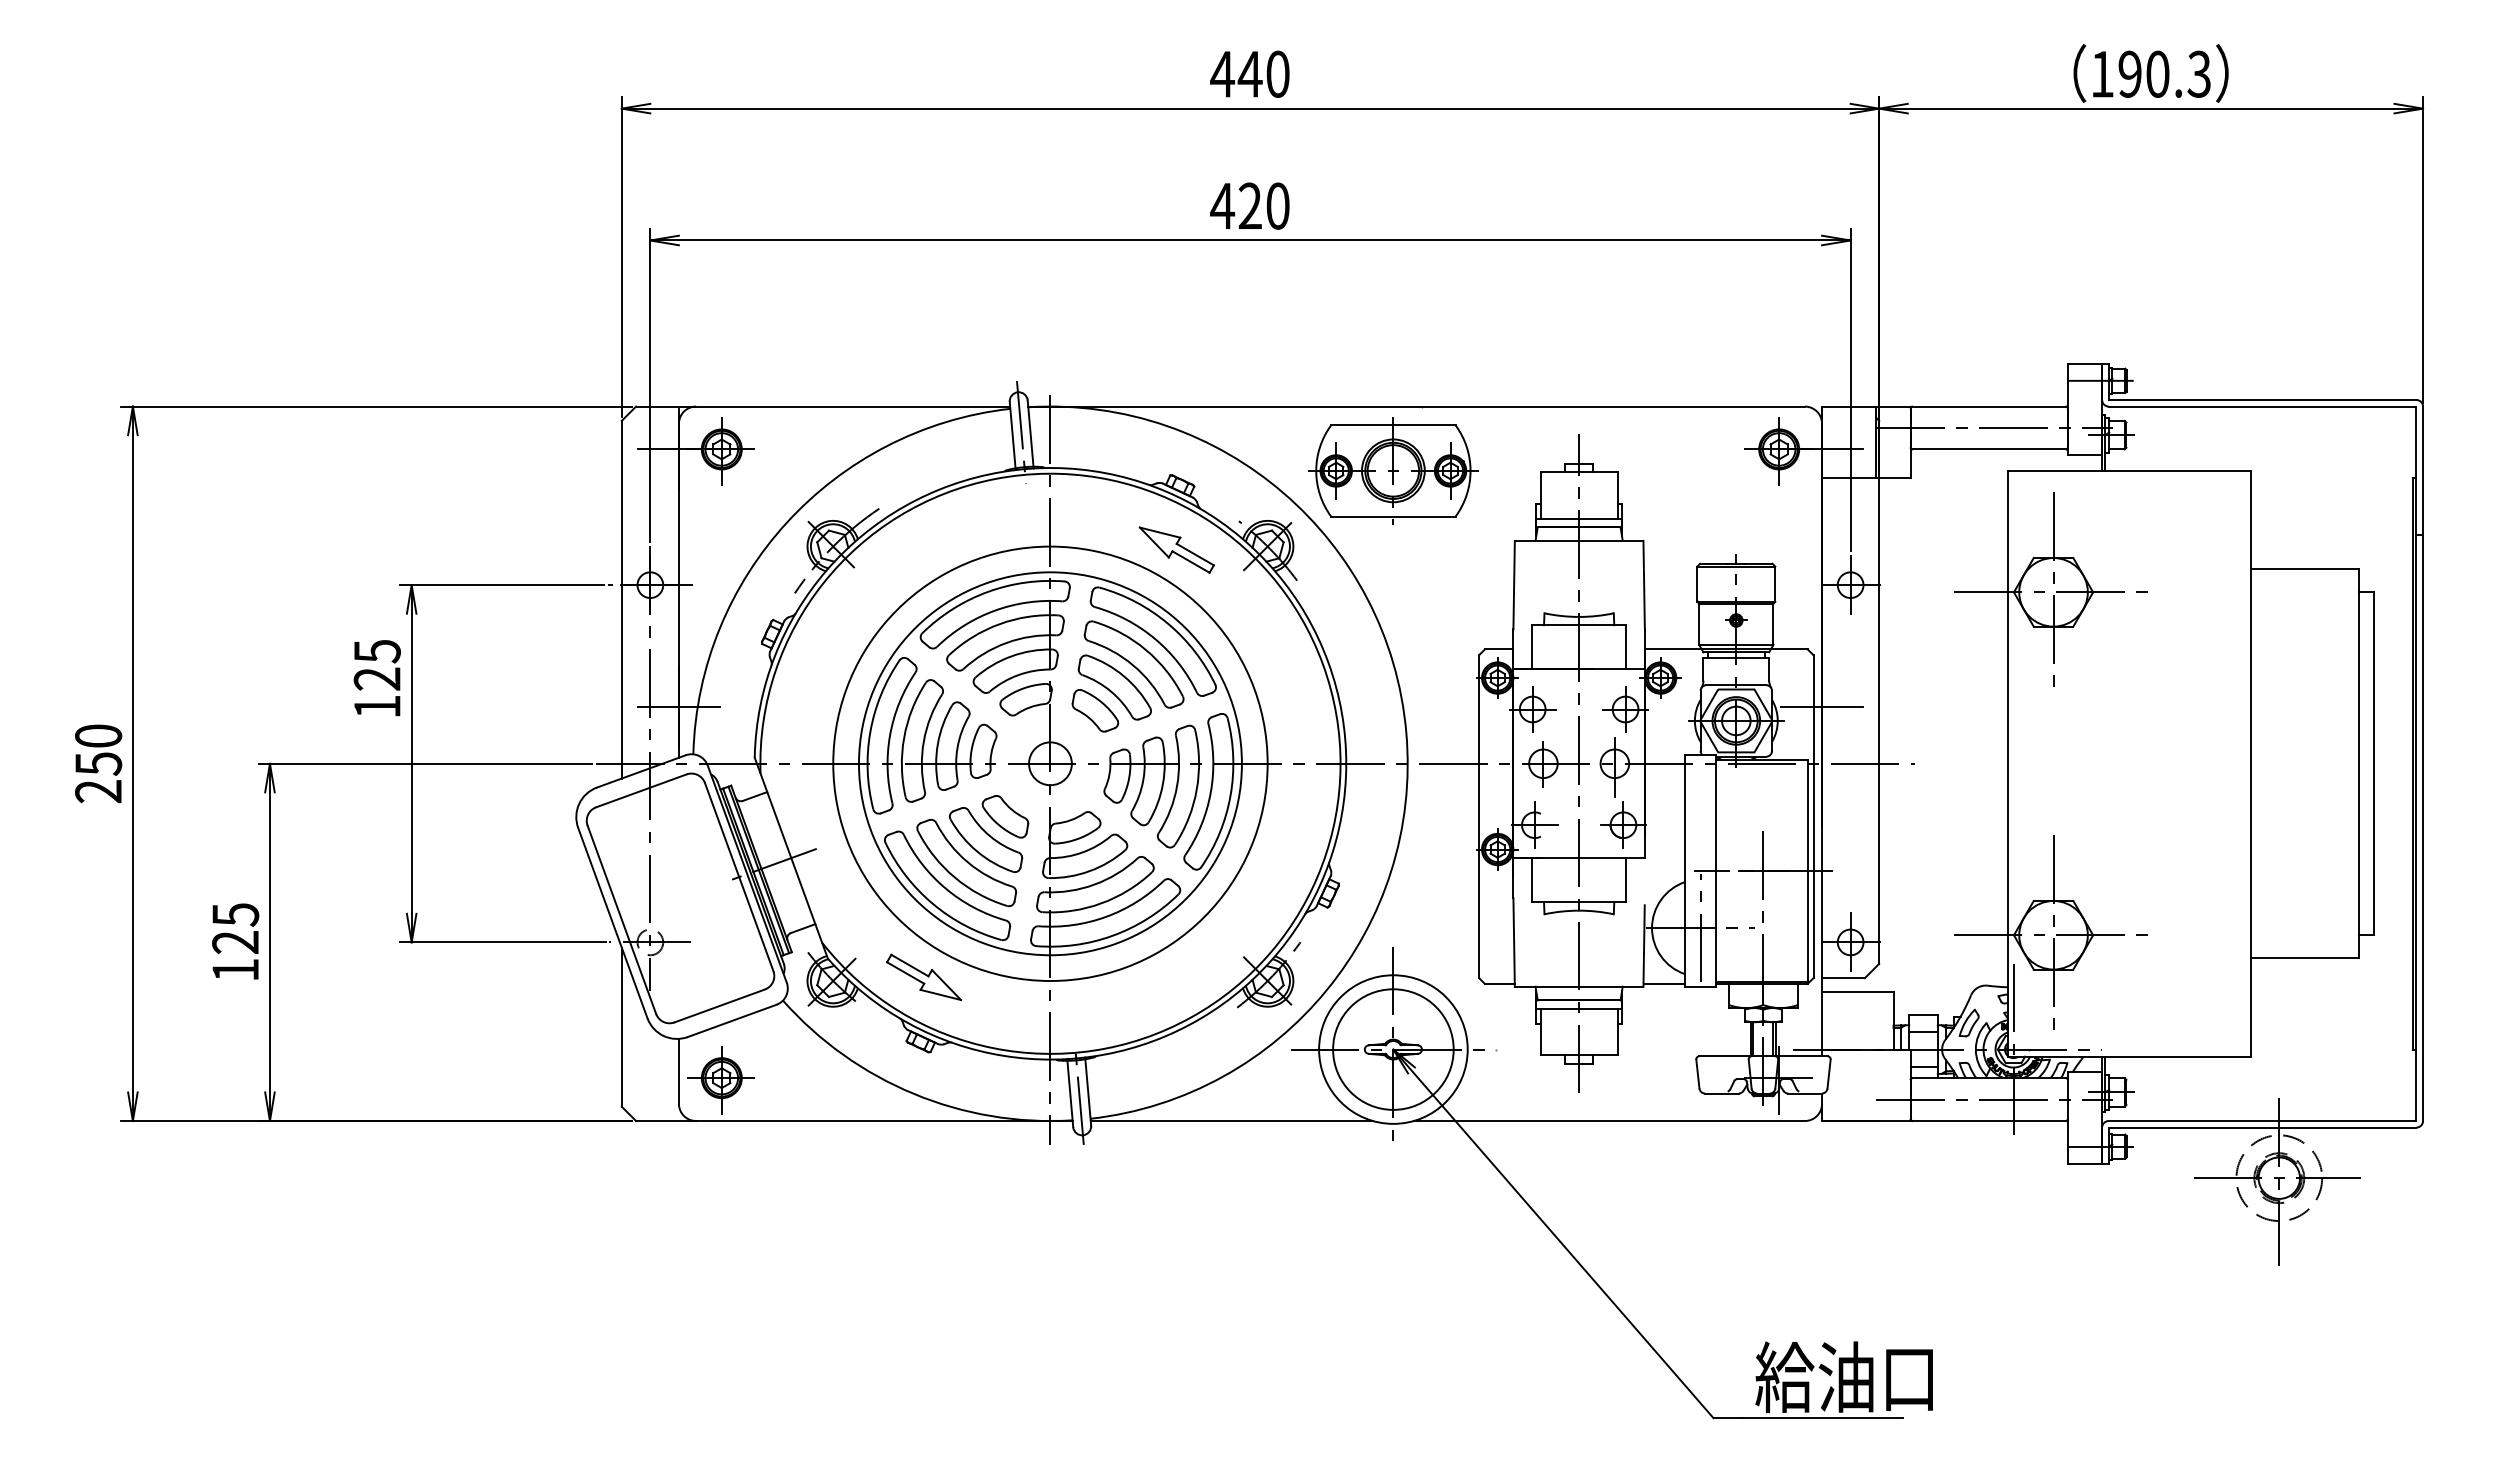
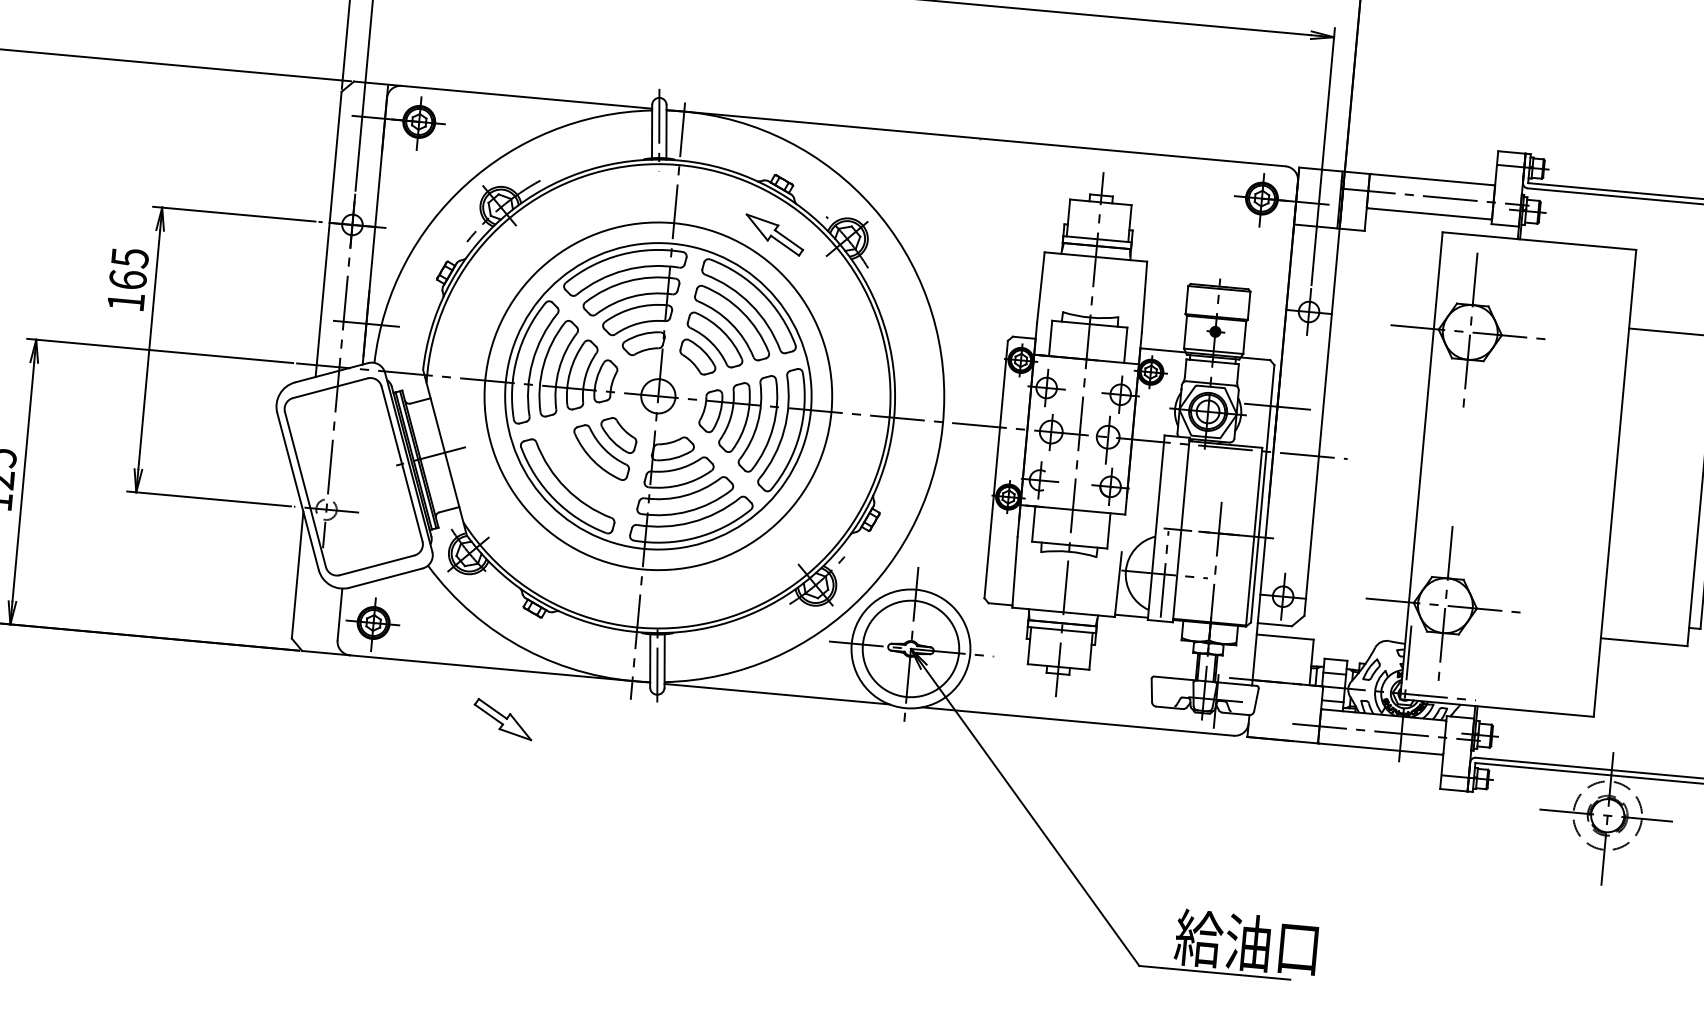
part: (1393, 470) -> (953, 187), removed
text: (376, 678) -> (127, 279), 125 -> 165
part: (966, 862) -> (584, 468), removed
part: (923, 977) -> (502, 719), moved

